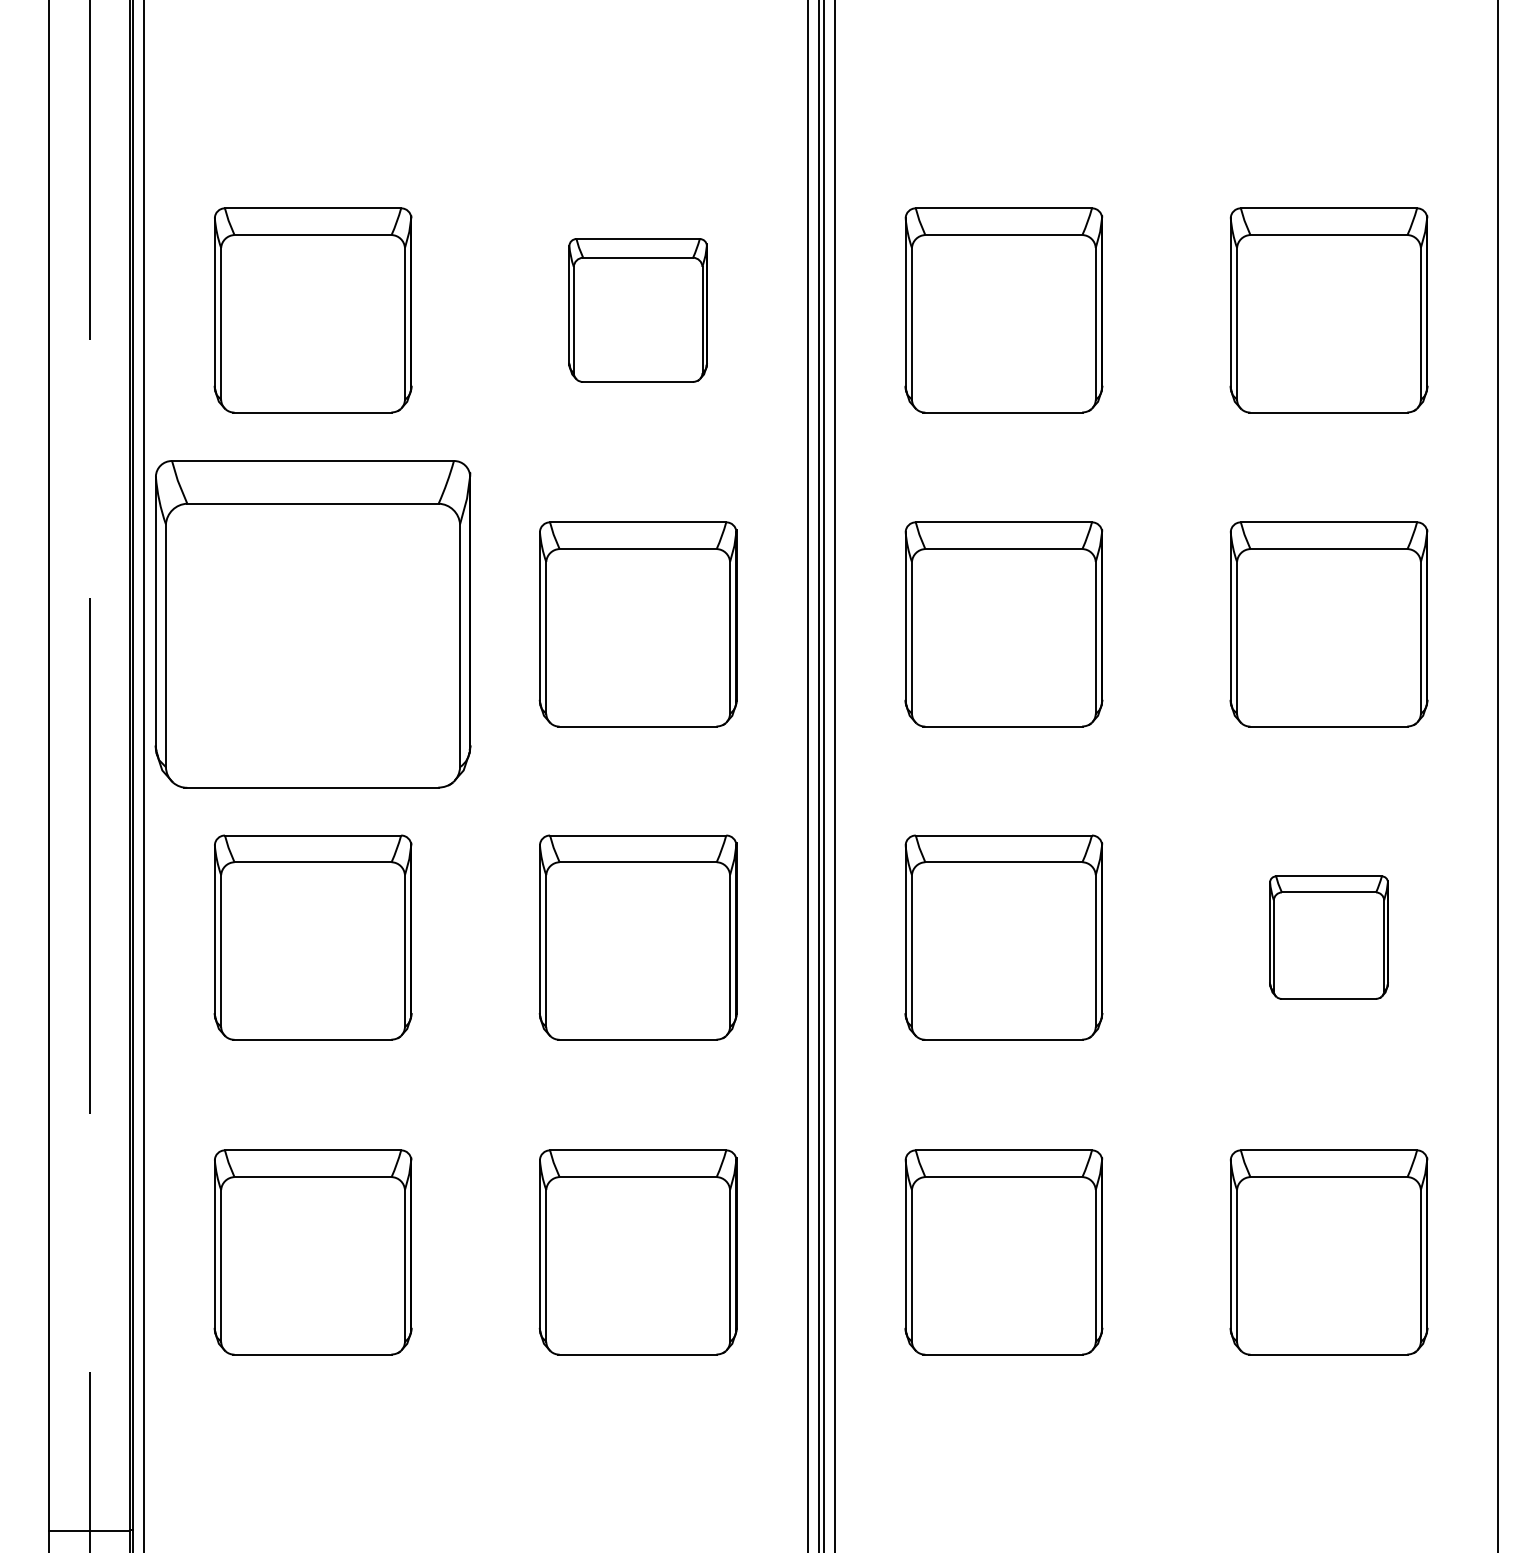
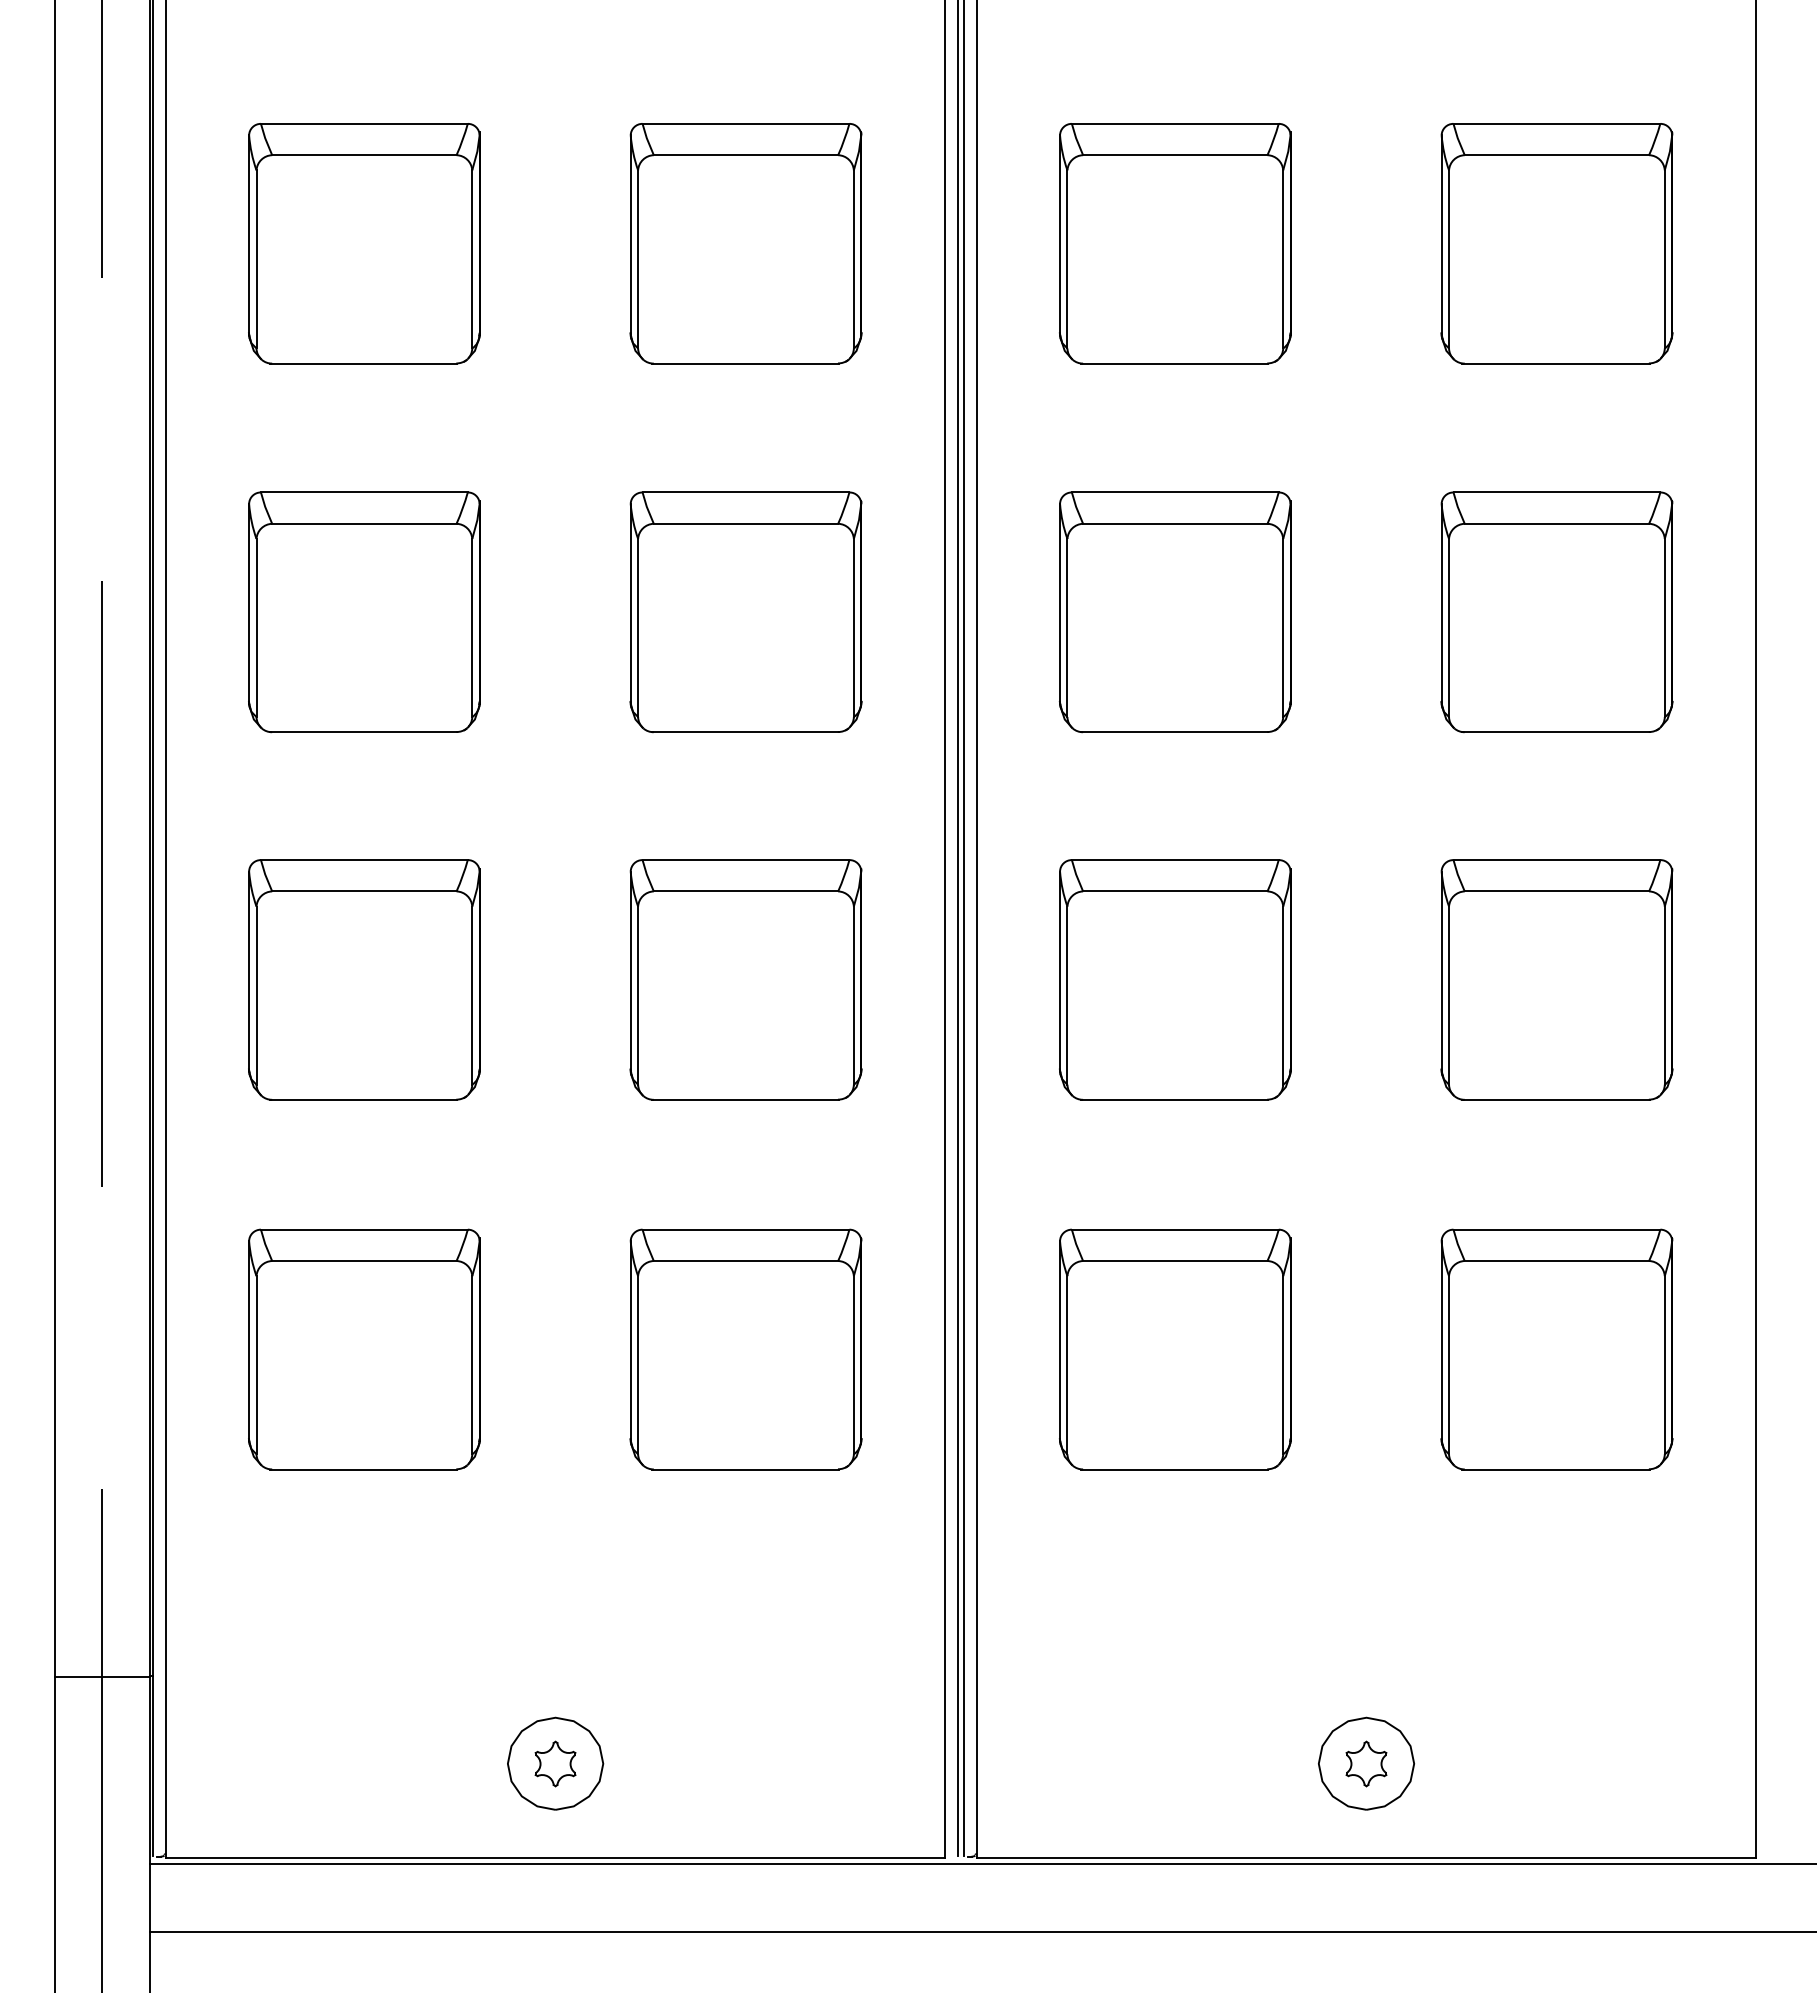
part: (637, 310) -> (745, 243), size x1.43
part: (313, 624) -> (364, 612), size x0.62
part: (1328, 937) -> (1556, 979), size x1.67

